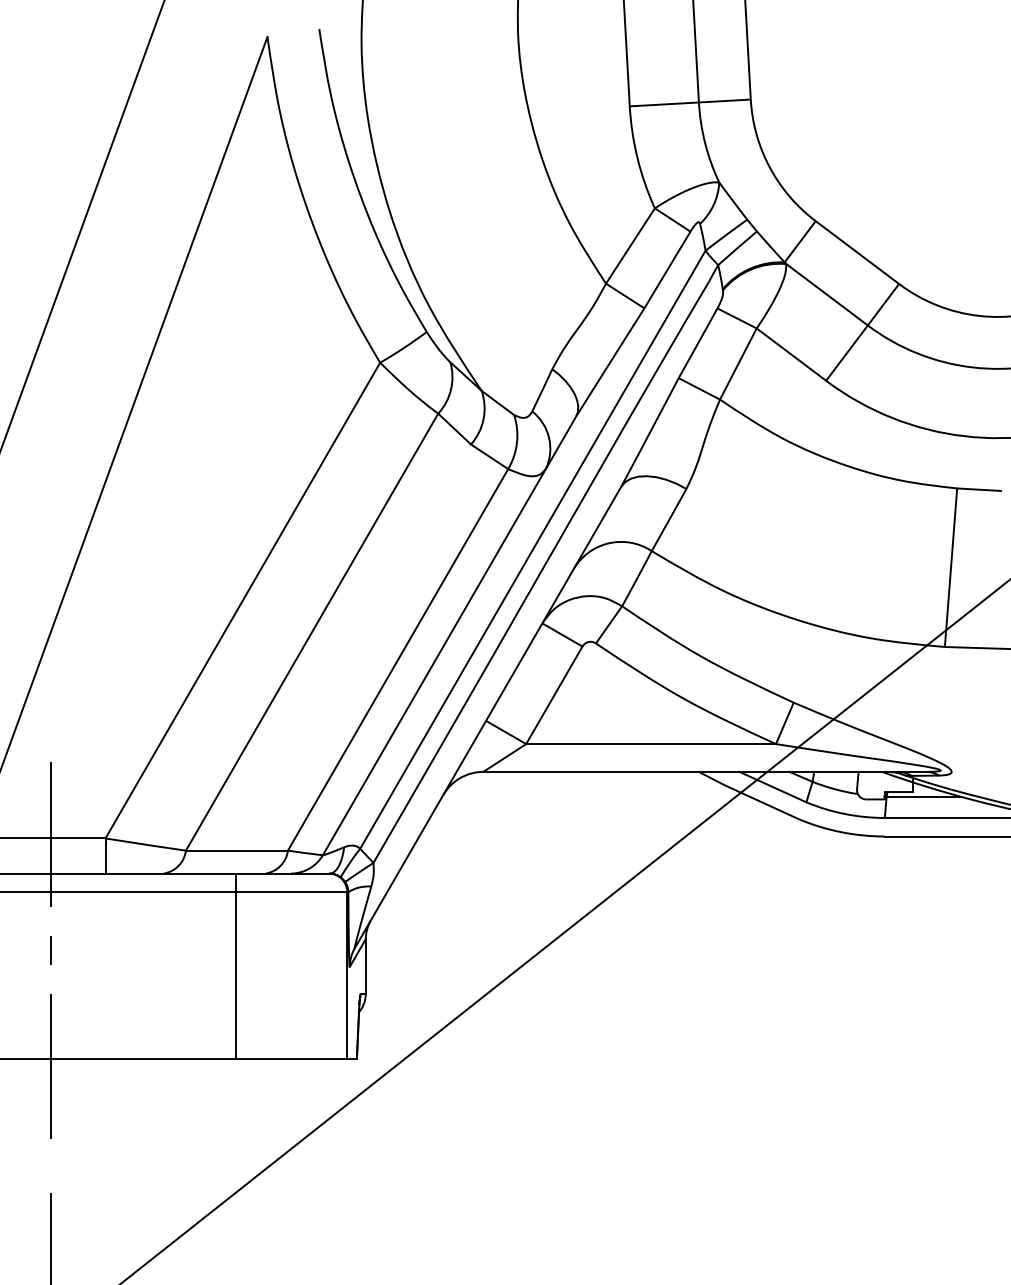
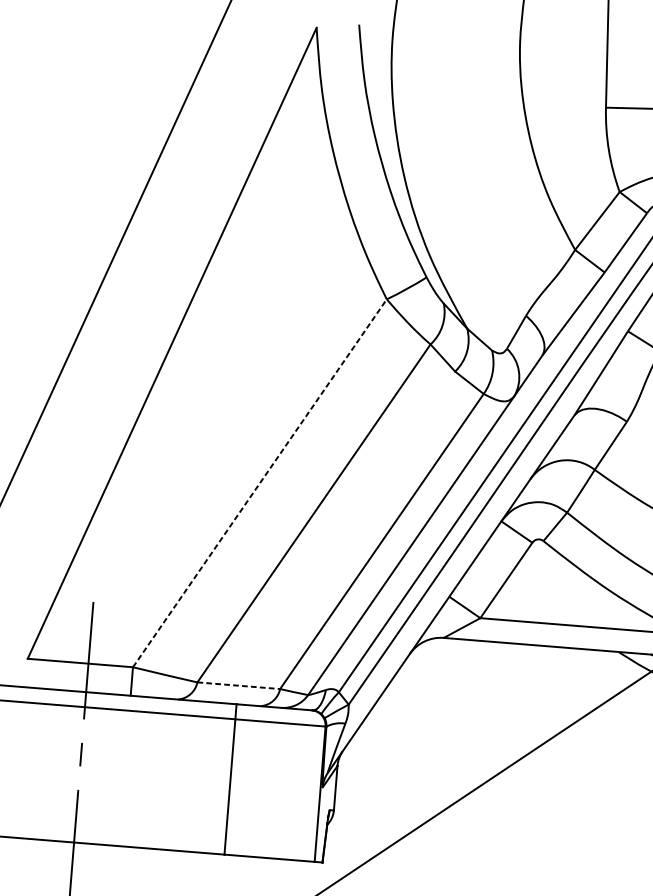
line: (242, 600) -> (259, 483), solid -> dashed
line: (236, 850) -> (238, 685), solid -> dashed

